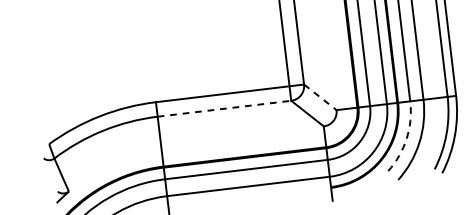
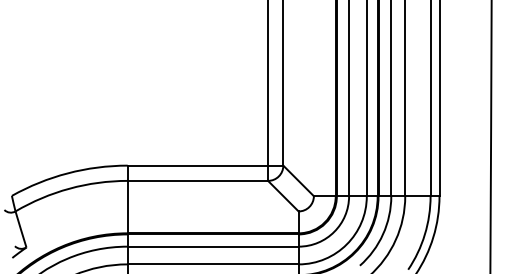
line: (320, 96) -> (298, 180), dashed -> solid
line: (225, 108) -> (198, 180), dashed -> solid
arc: (407, 138) -> (383, 234), dashed -> solid

